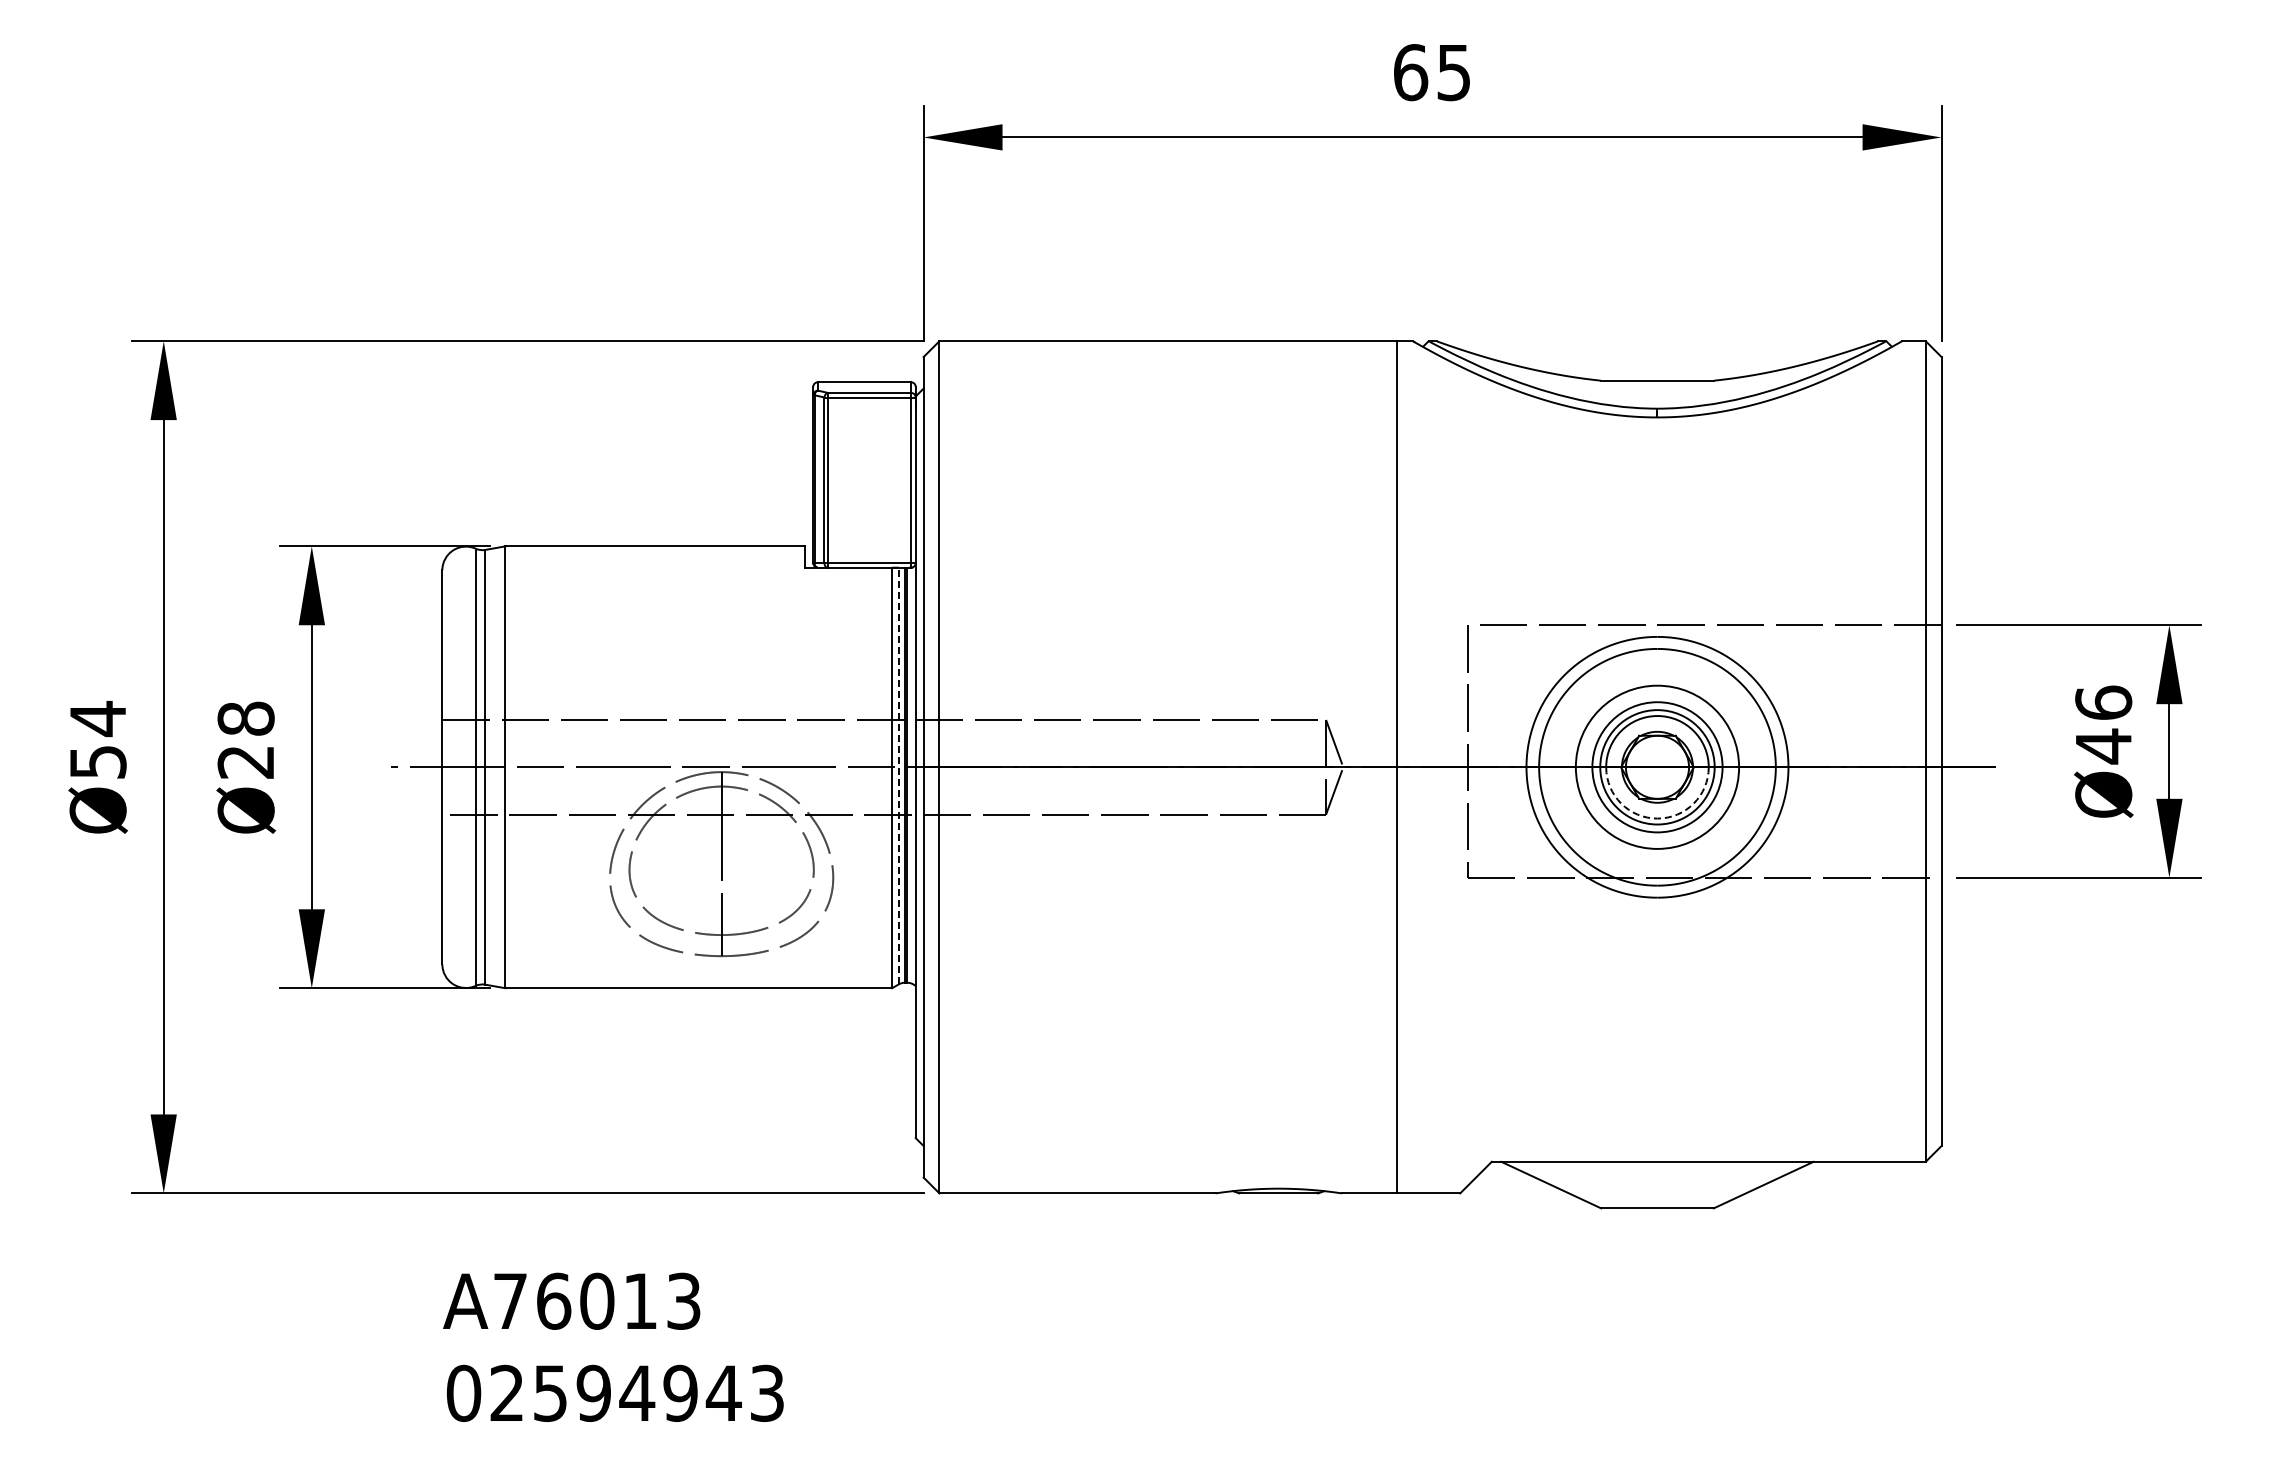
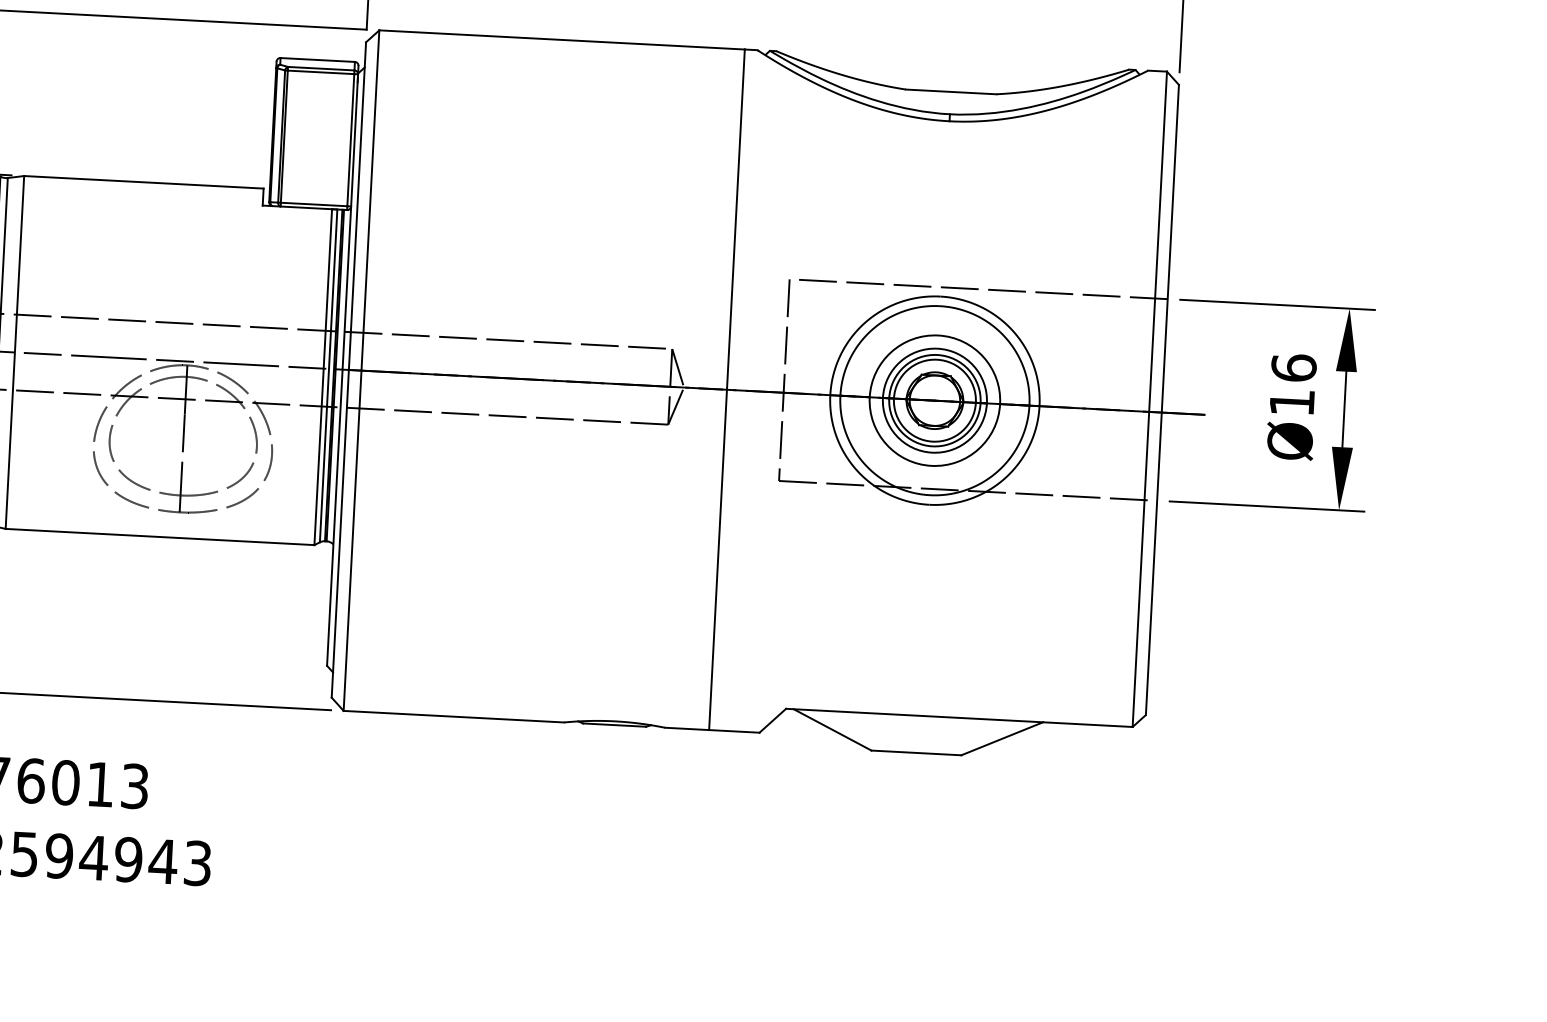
text: (2103, 746) -> (1291, 402), Ø46 -> Ø16
line: (898, 775) -> (328, 375), dashed -> solid
arc: (1657, 818) -> (932, 441), dashed -> solid

